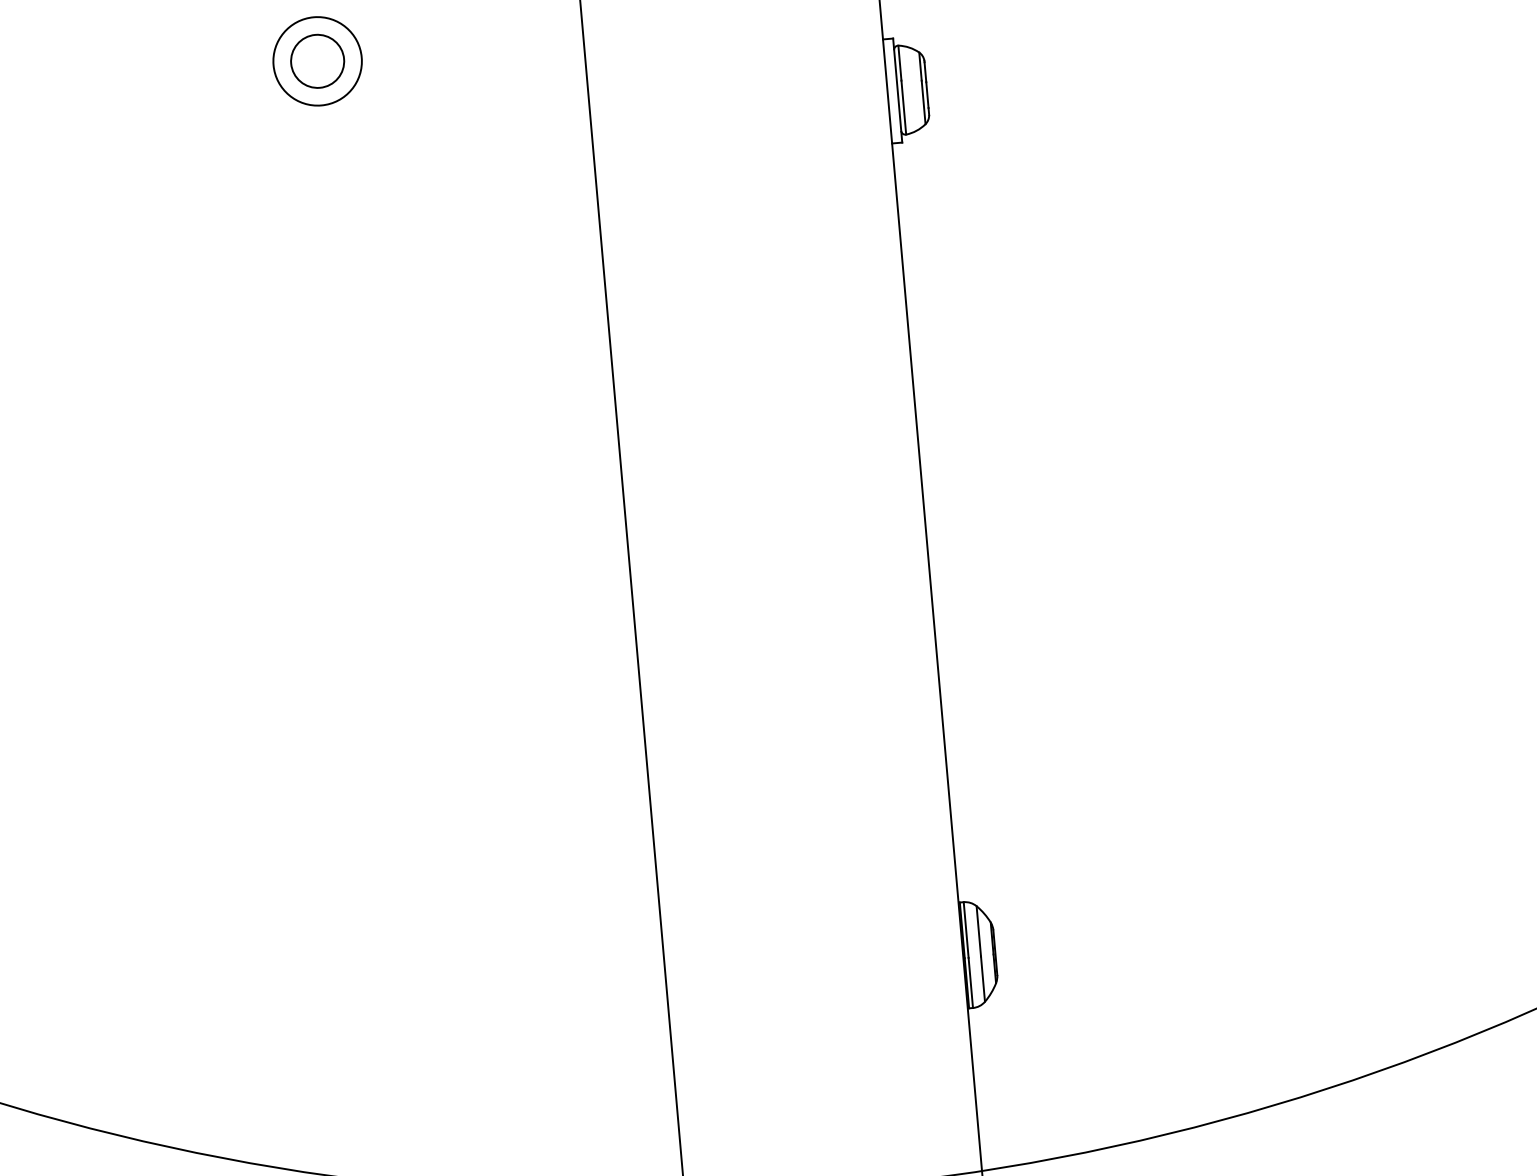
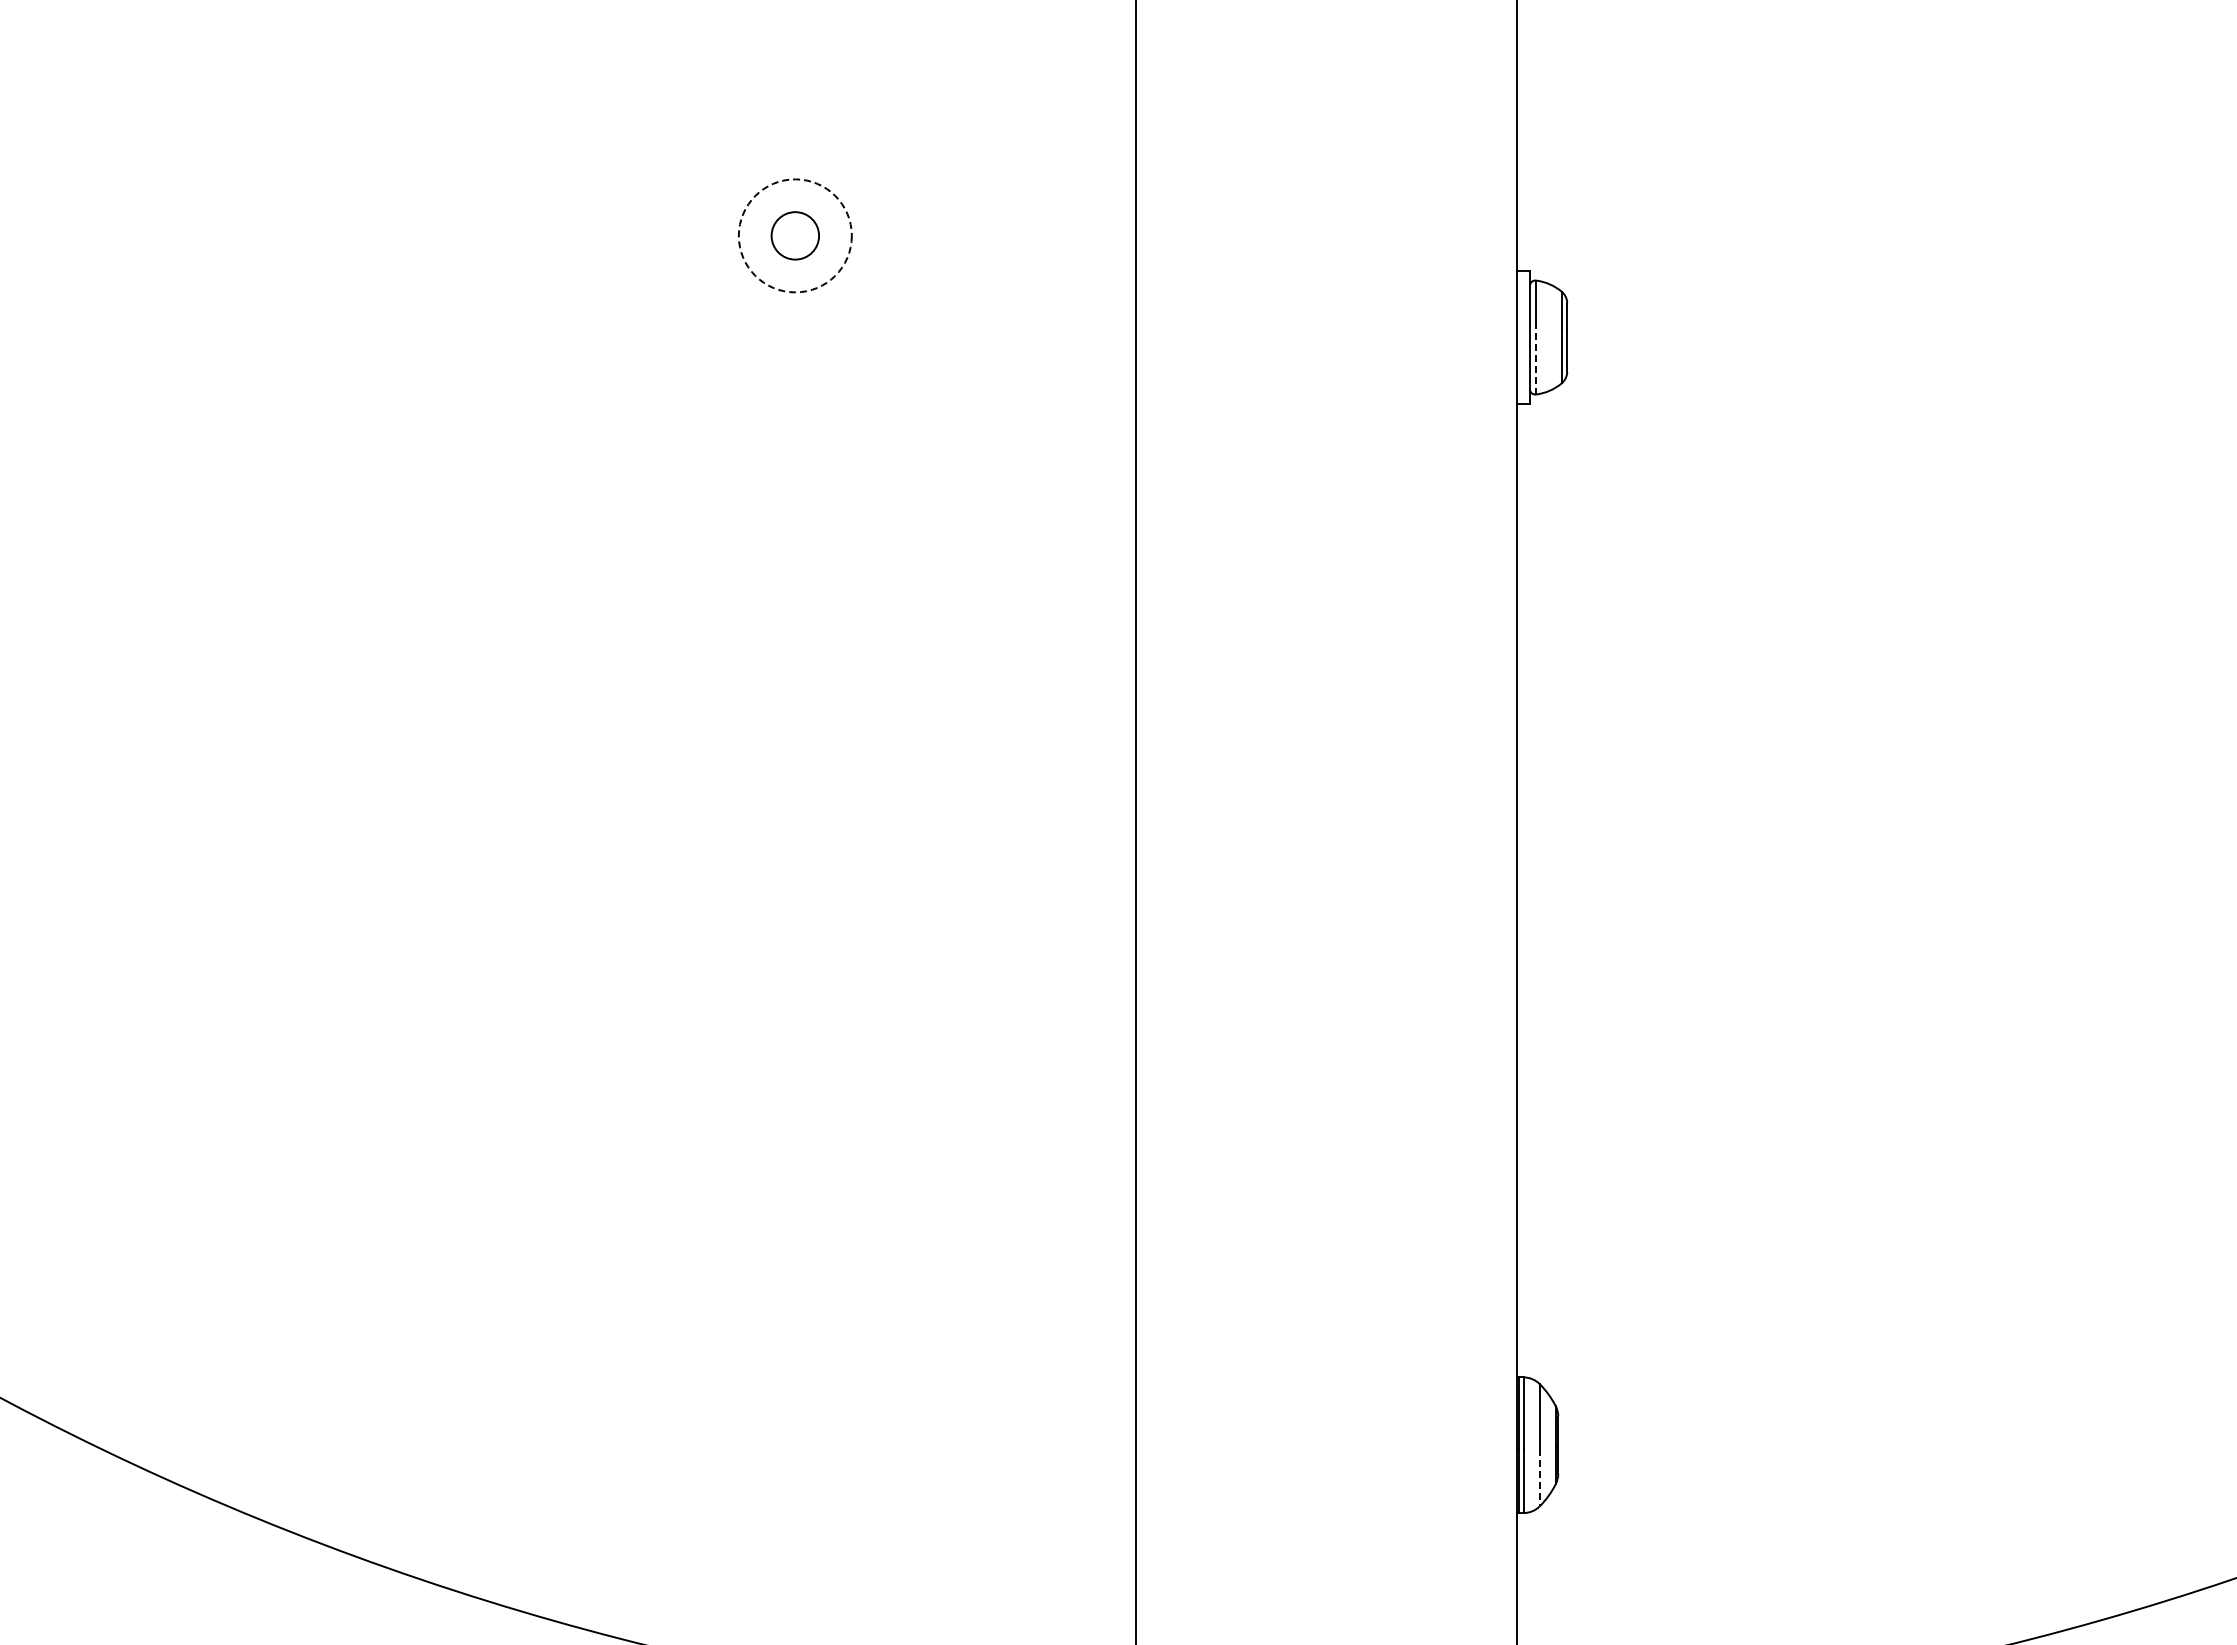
circle: (316, 61) -> (794, 235), solid -> dashed
circle: (317, 61) -> (795, 235), size x0.7
line: (903, 107) -> (1535, 359), solid -> dashed
line: (982, 979) -> (1539, 1477), solid -> dashed

